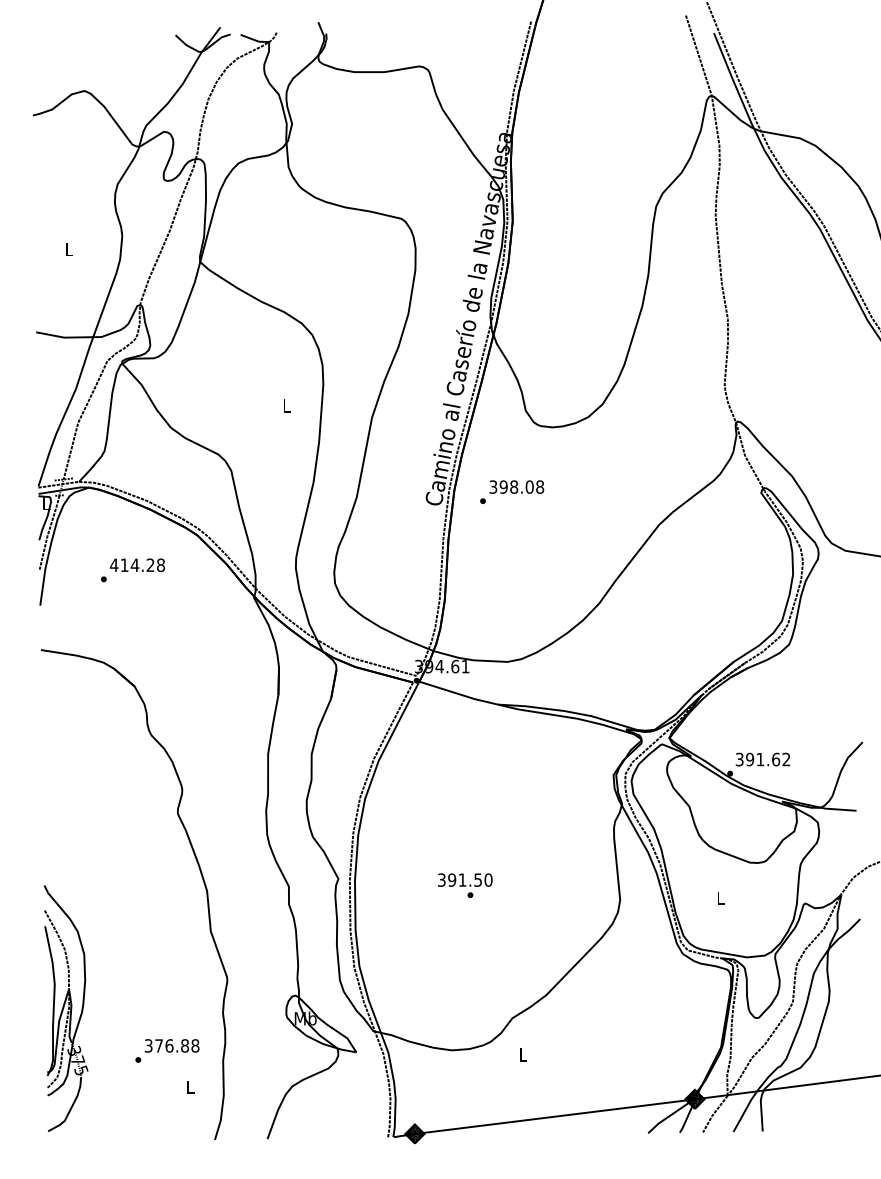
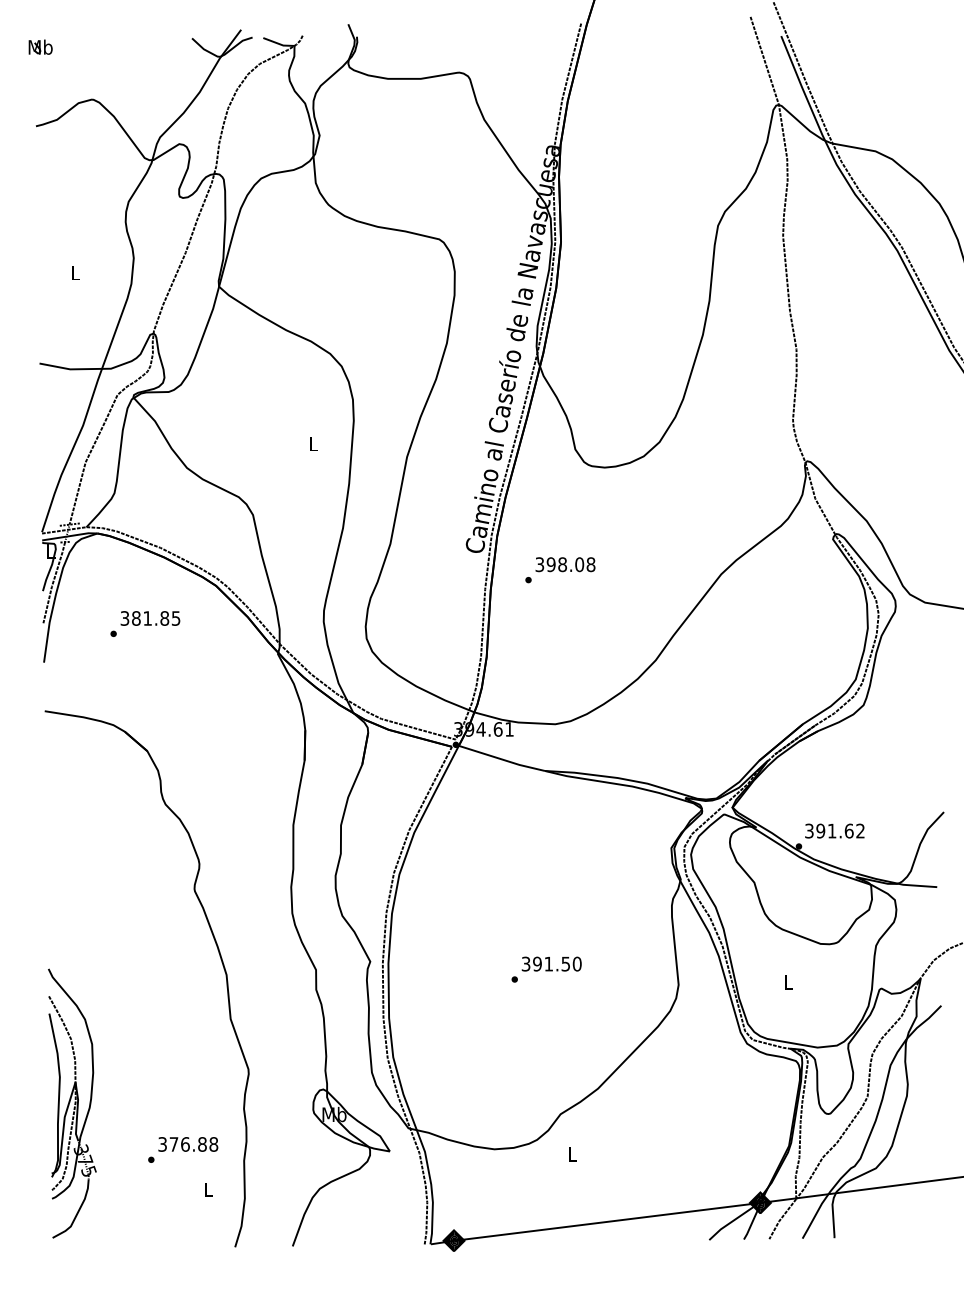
part: (37, 43) -> (40, 47), added
text: (512, 491) -> (560, 569), moved
text: (137, 565) -> (150, 618), 414.28 -> 381.85
text: (465, 879) -> (552, 963), moved

